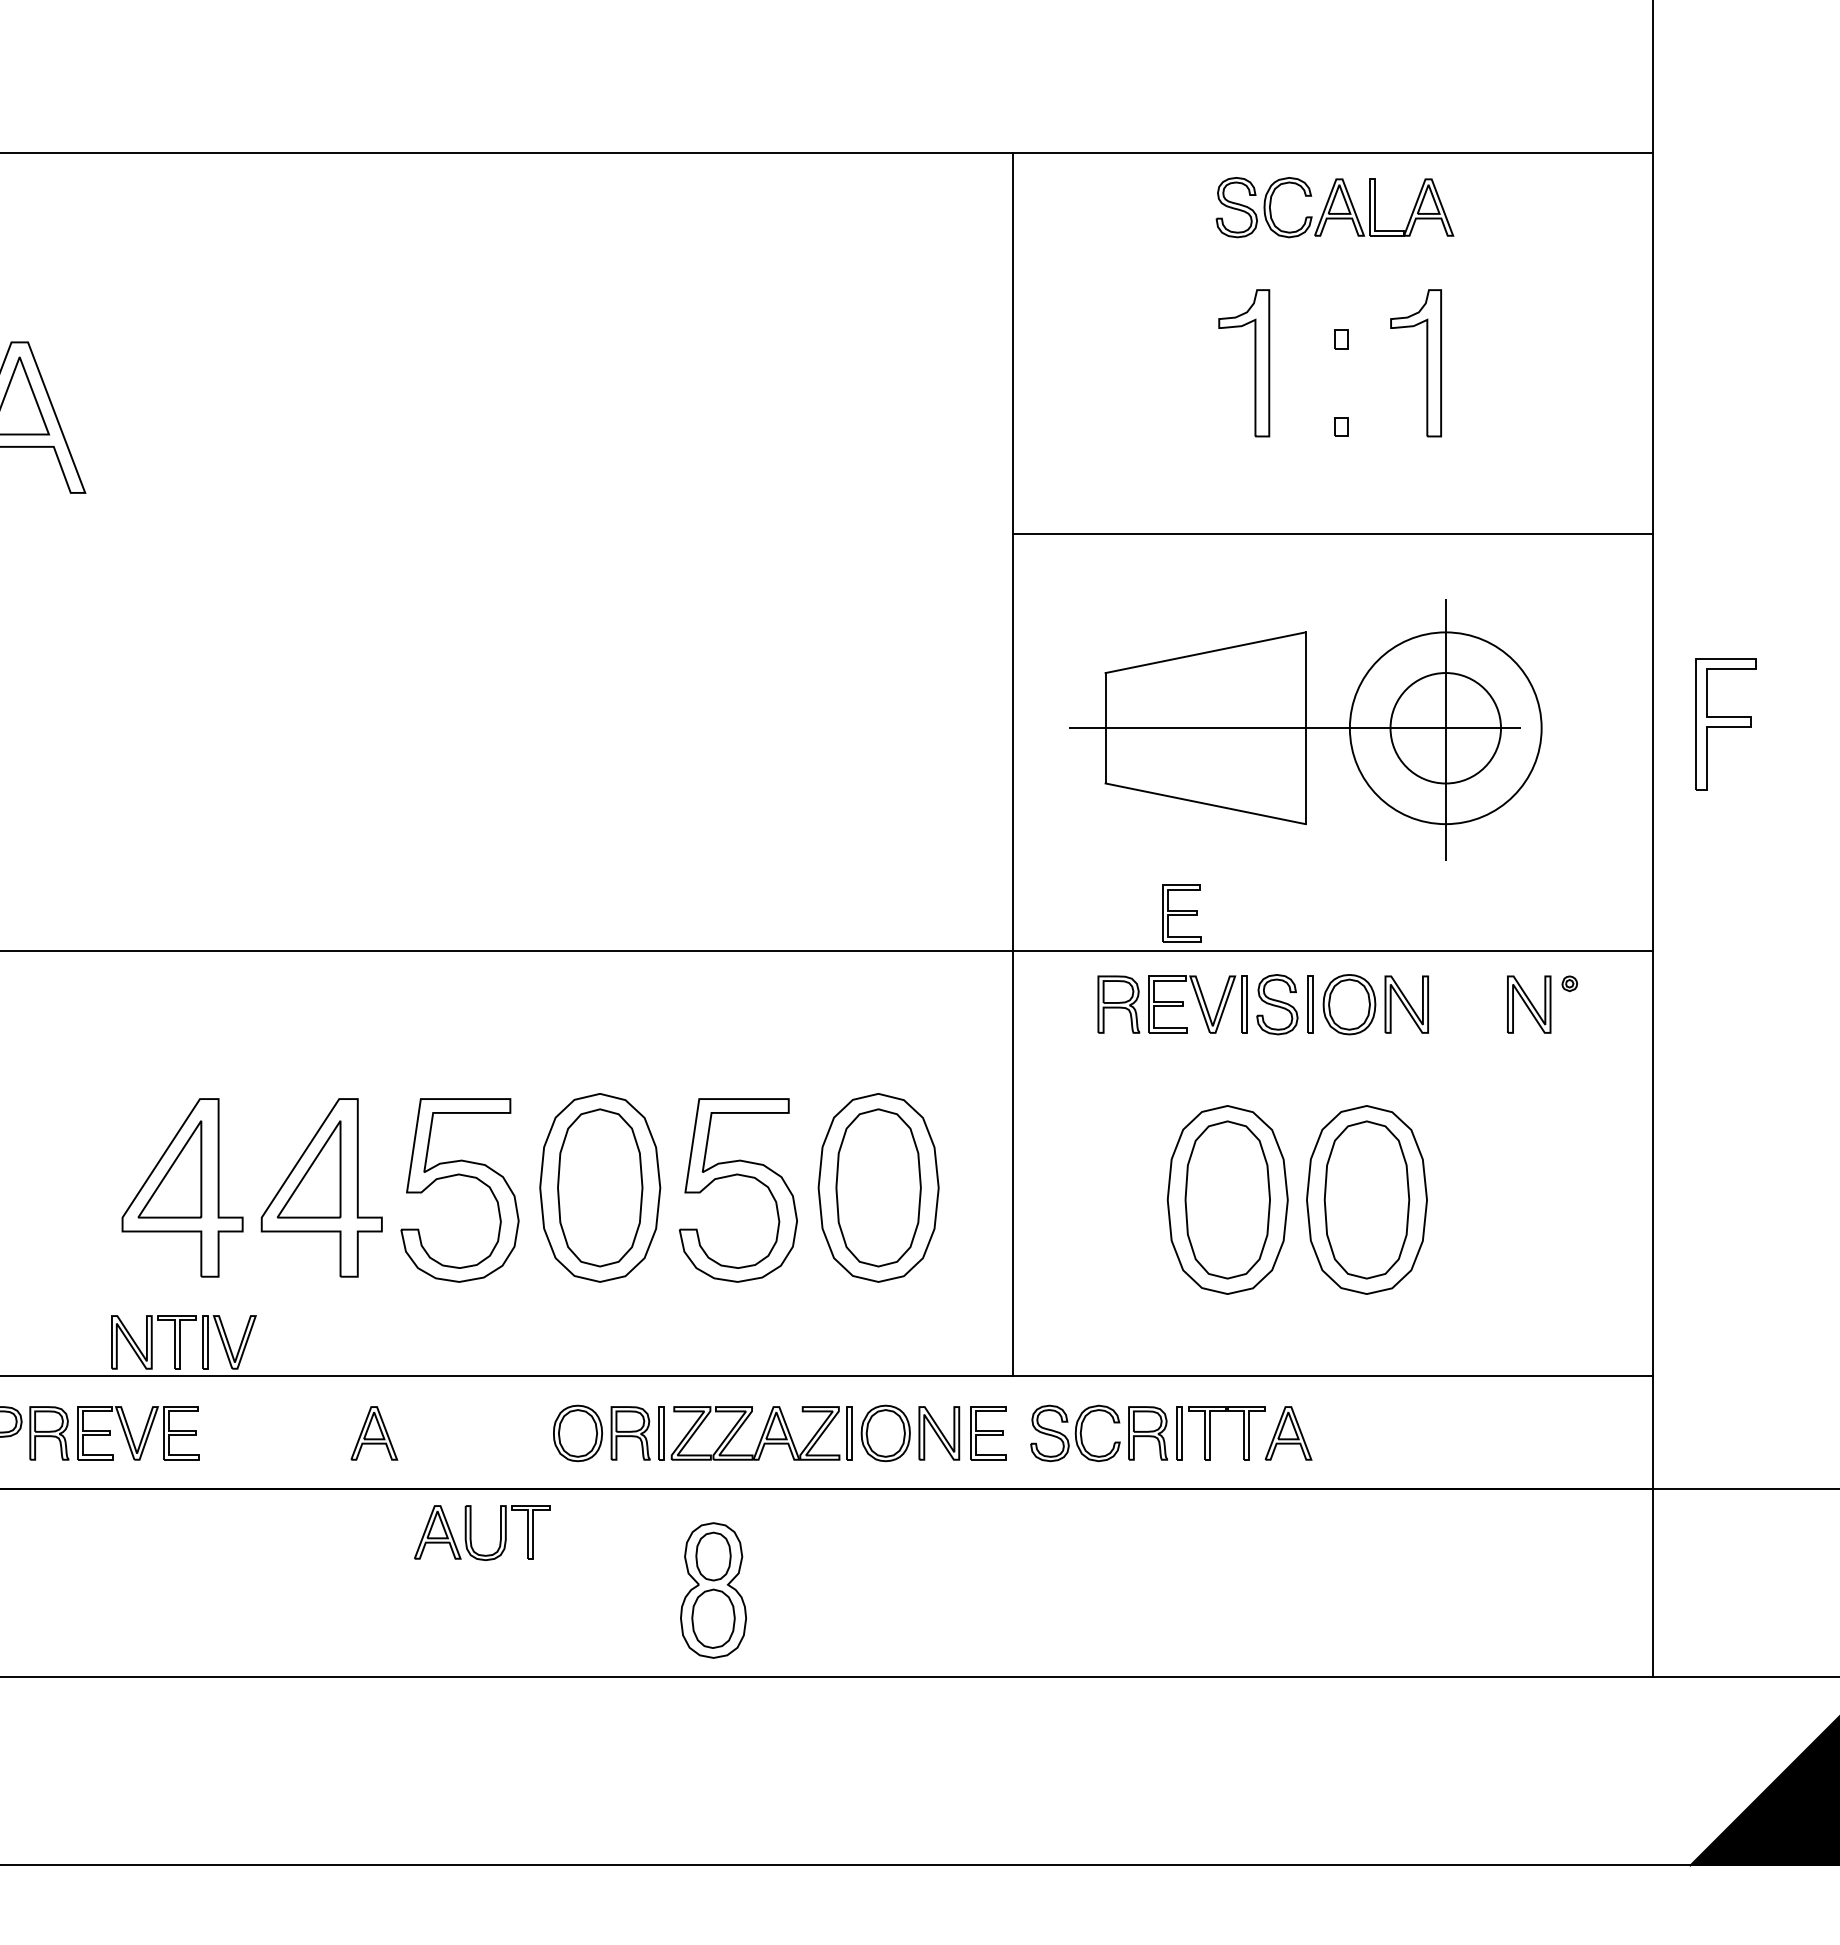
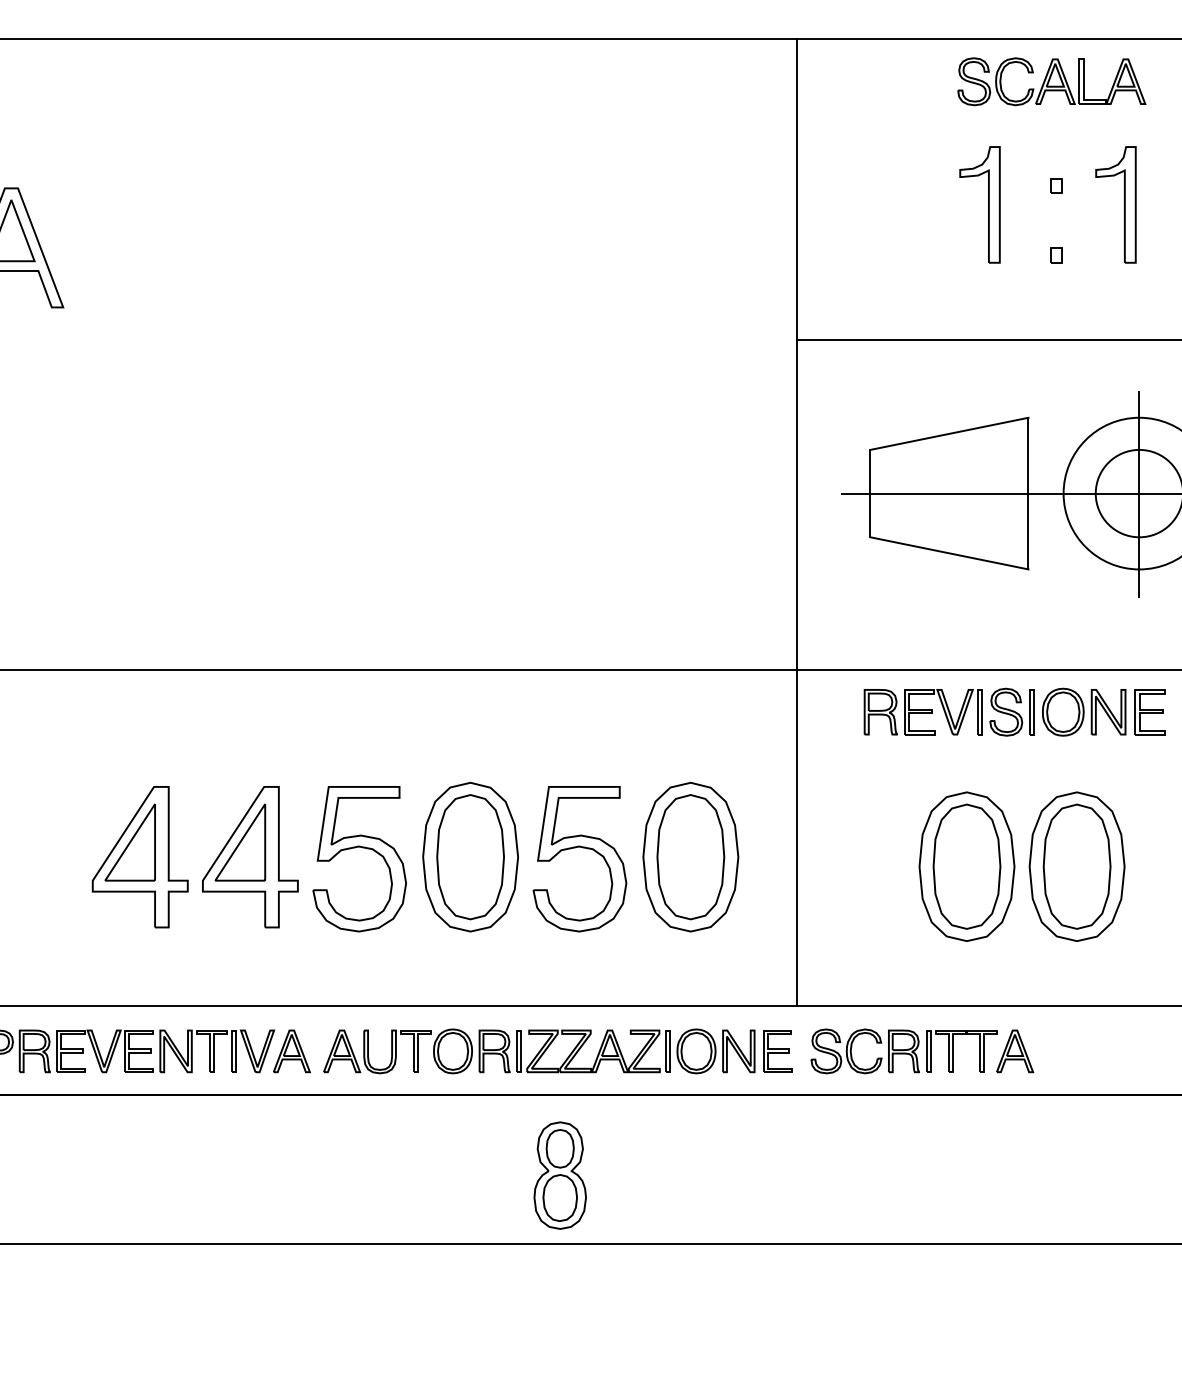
part: (1181, 913) -> (1150, 712), moved
part: (183, 1342) -> (216, 1051), moved
part: (471, 1533) -> (368, 1052), moved

